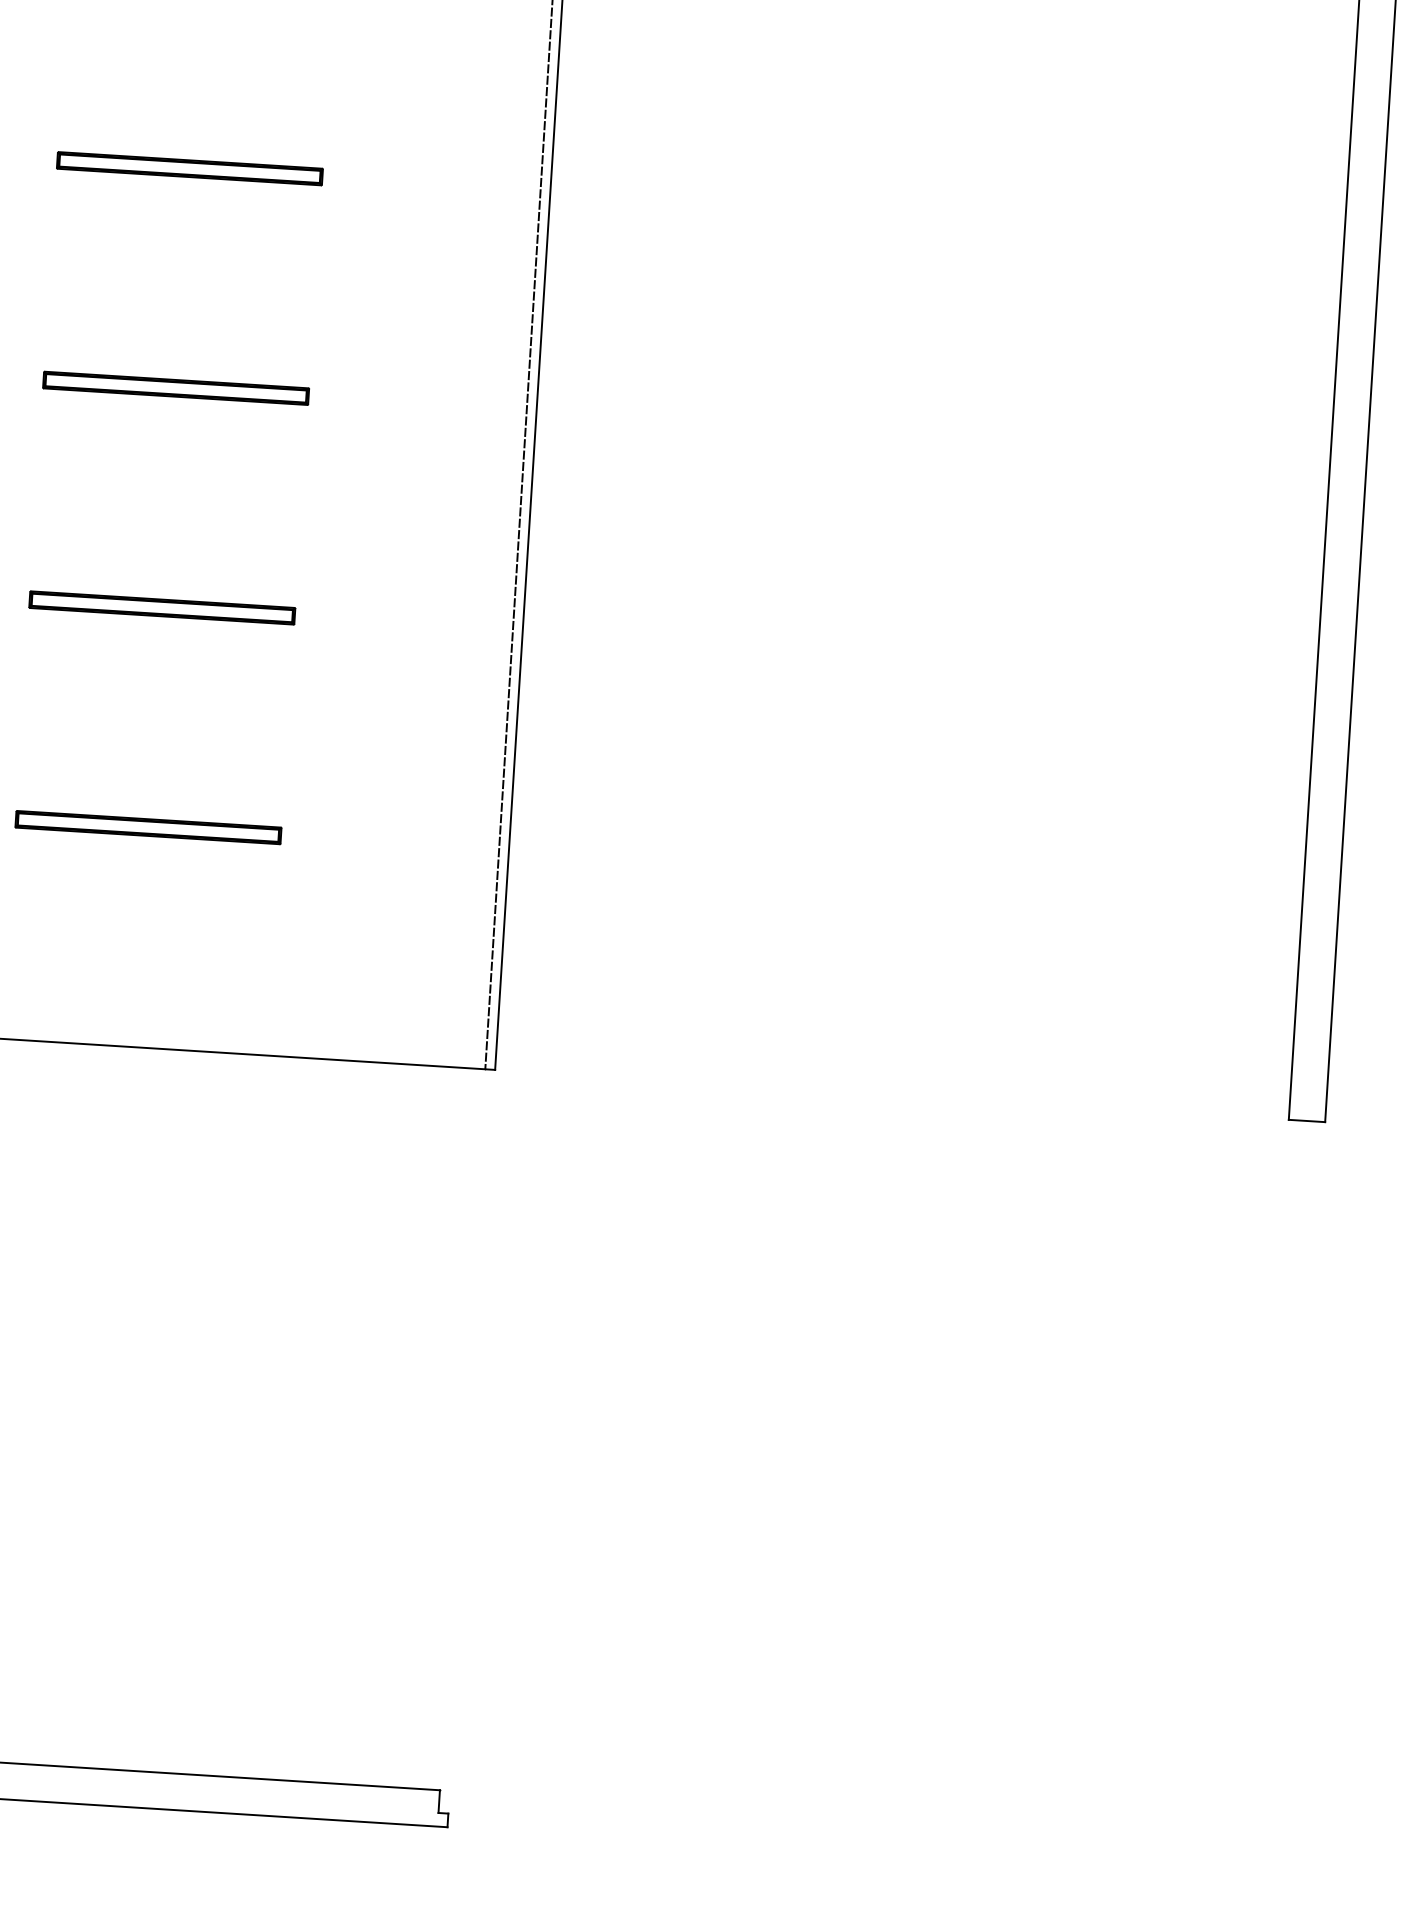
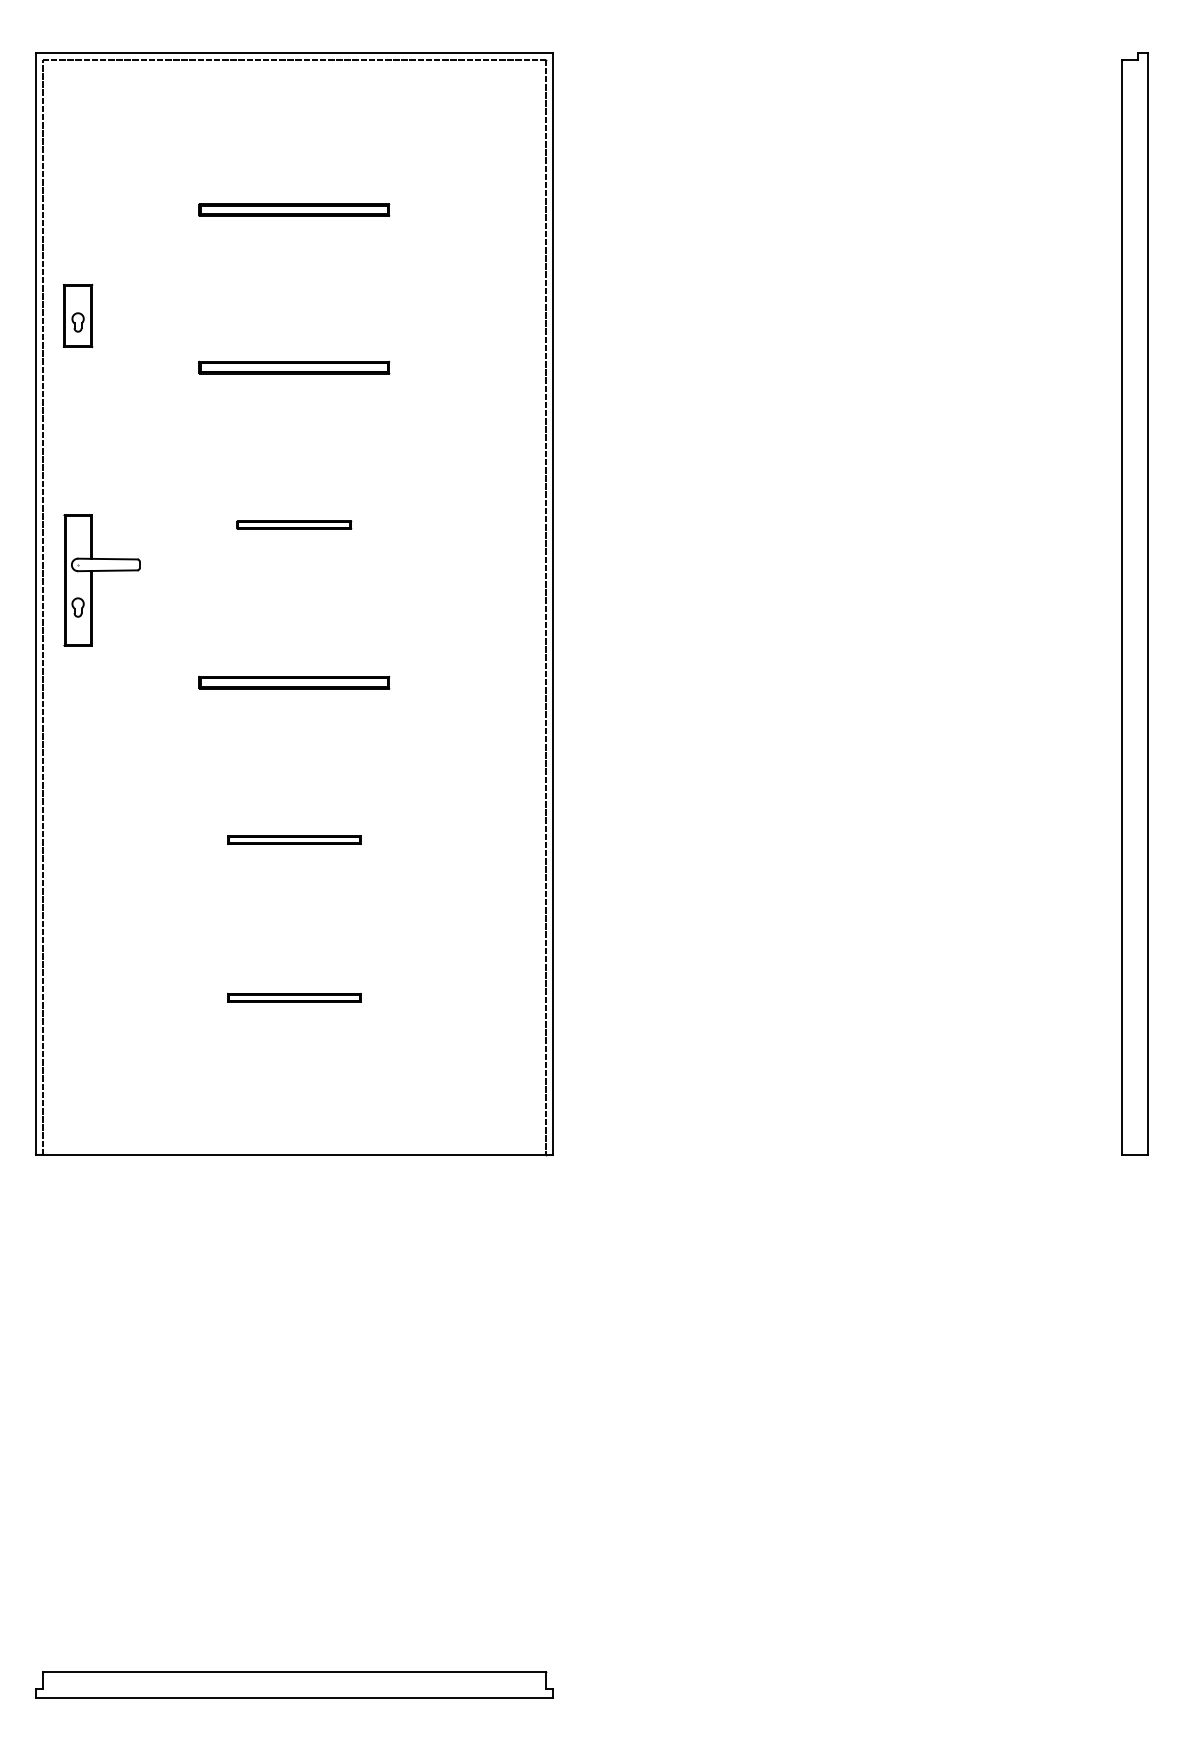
part: (190, 167) -> (294, 524), size x0.6
part: (162, 607) -> (294, 839), size x0.7
part: (148, 827) -> (294, 997), size x0.7

